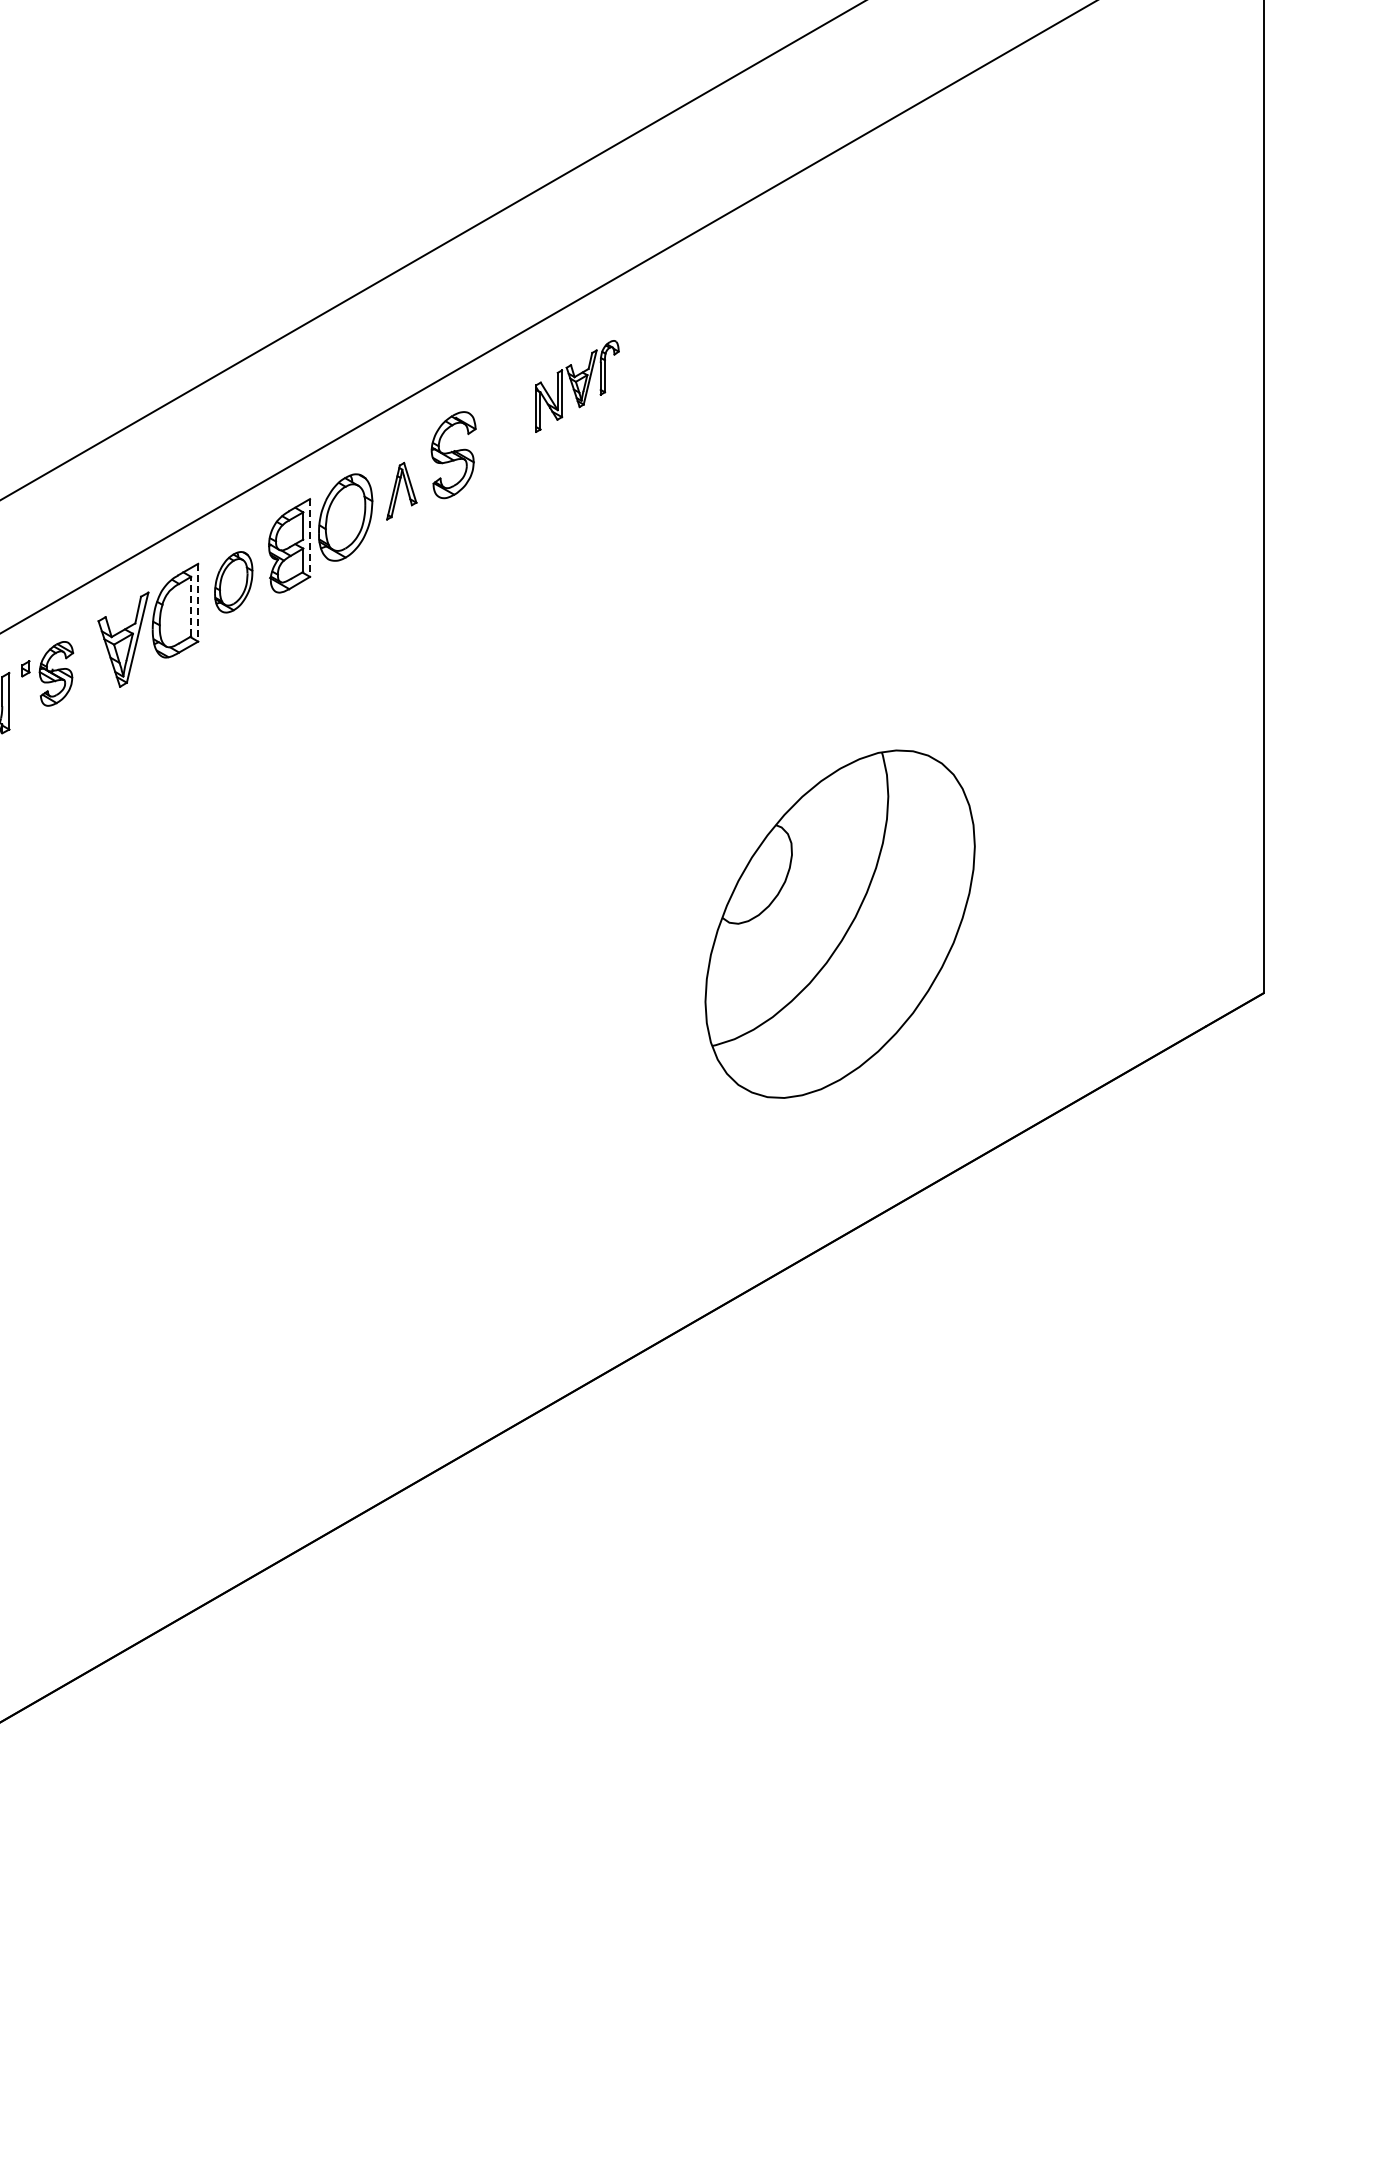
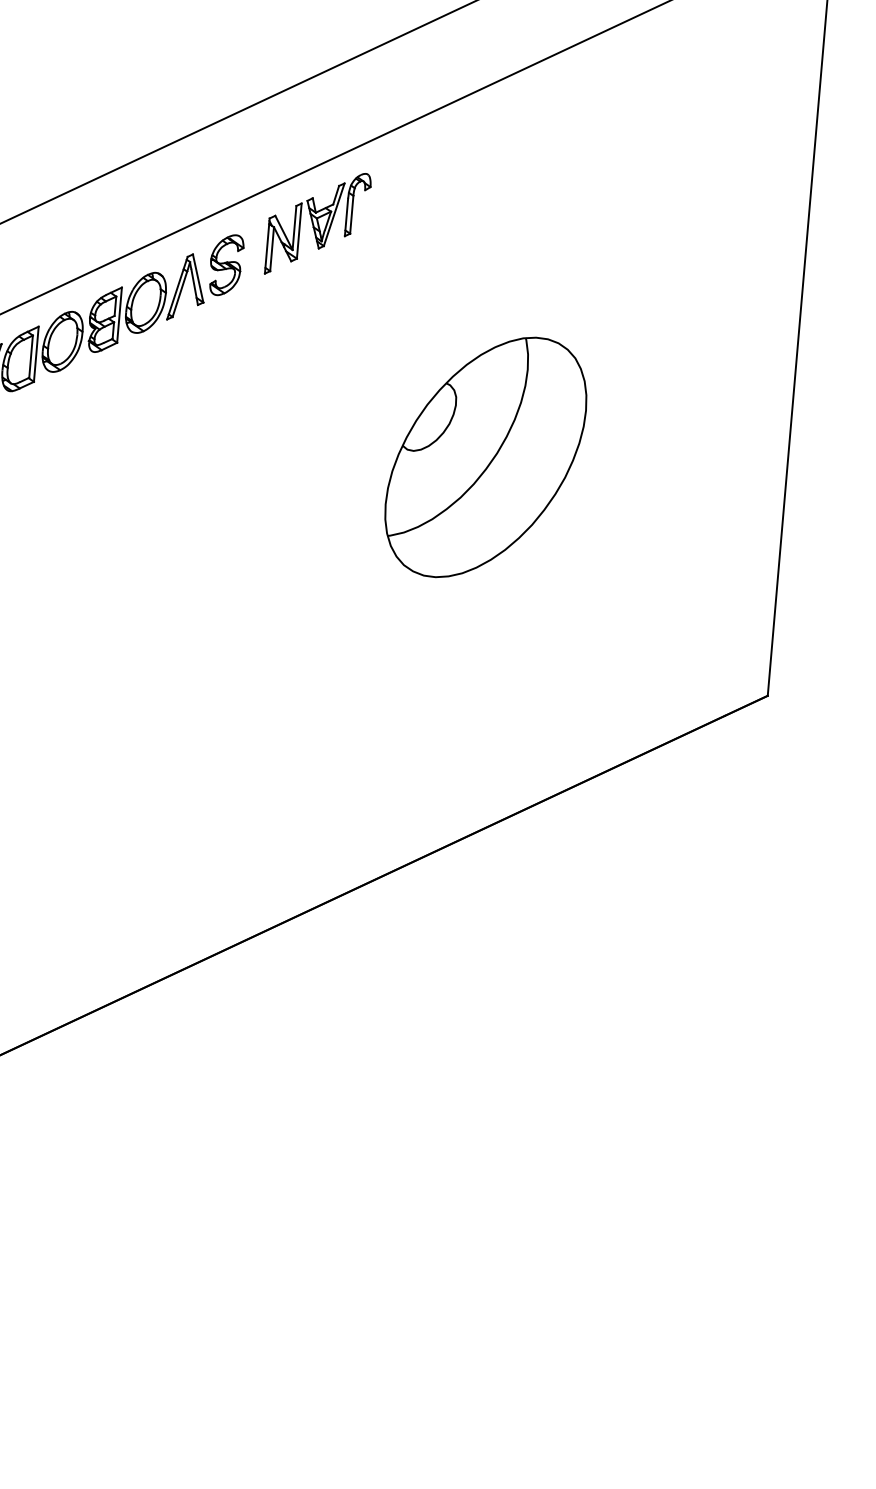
part: (577, 386) -> (318, 224), size x1.67
part: (401, 491) -> (187, 287), size x1.67
line: (310, 537) -> (119, 314), dashed -> solid
part: (233, 582) -> (62, 342), size x1.43
line: (198, 602) -> (36, 354), dashed -> solid
line: (191, 606) -> (31, 356), dashed -> solid
part: (839, 923) -> (485, 456), moved

